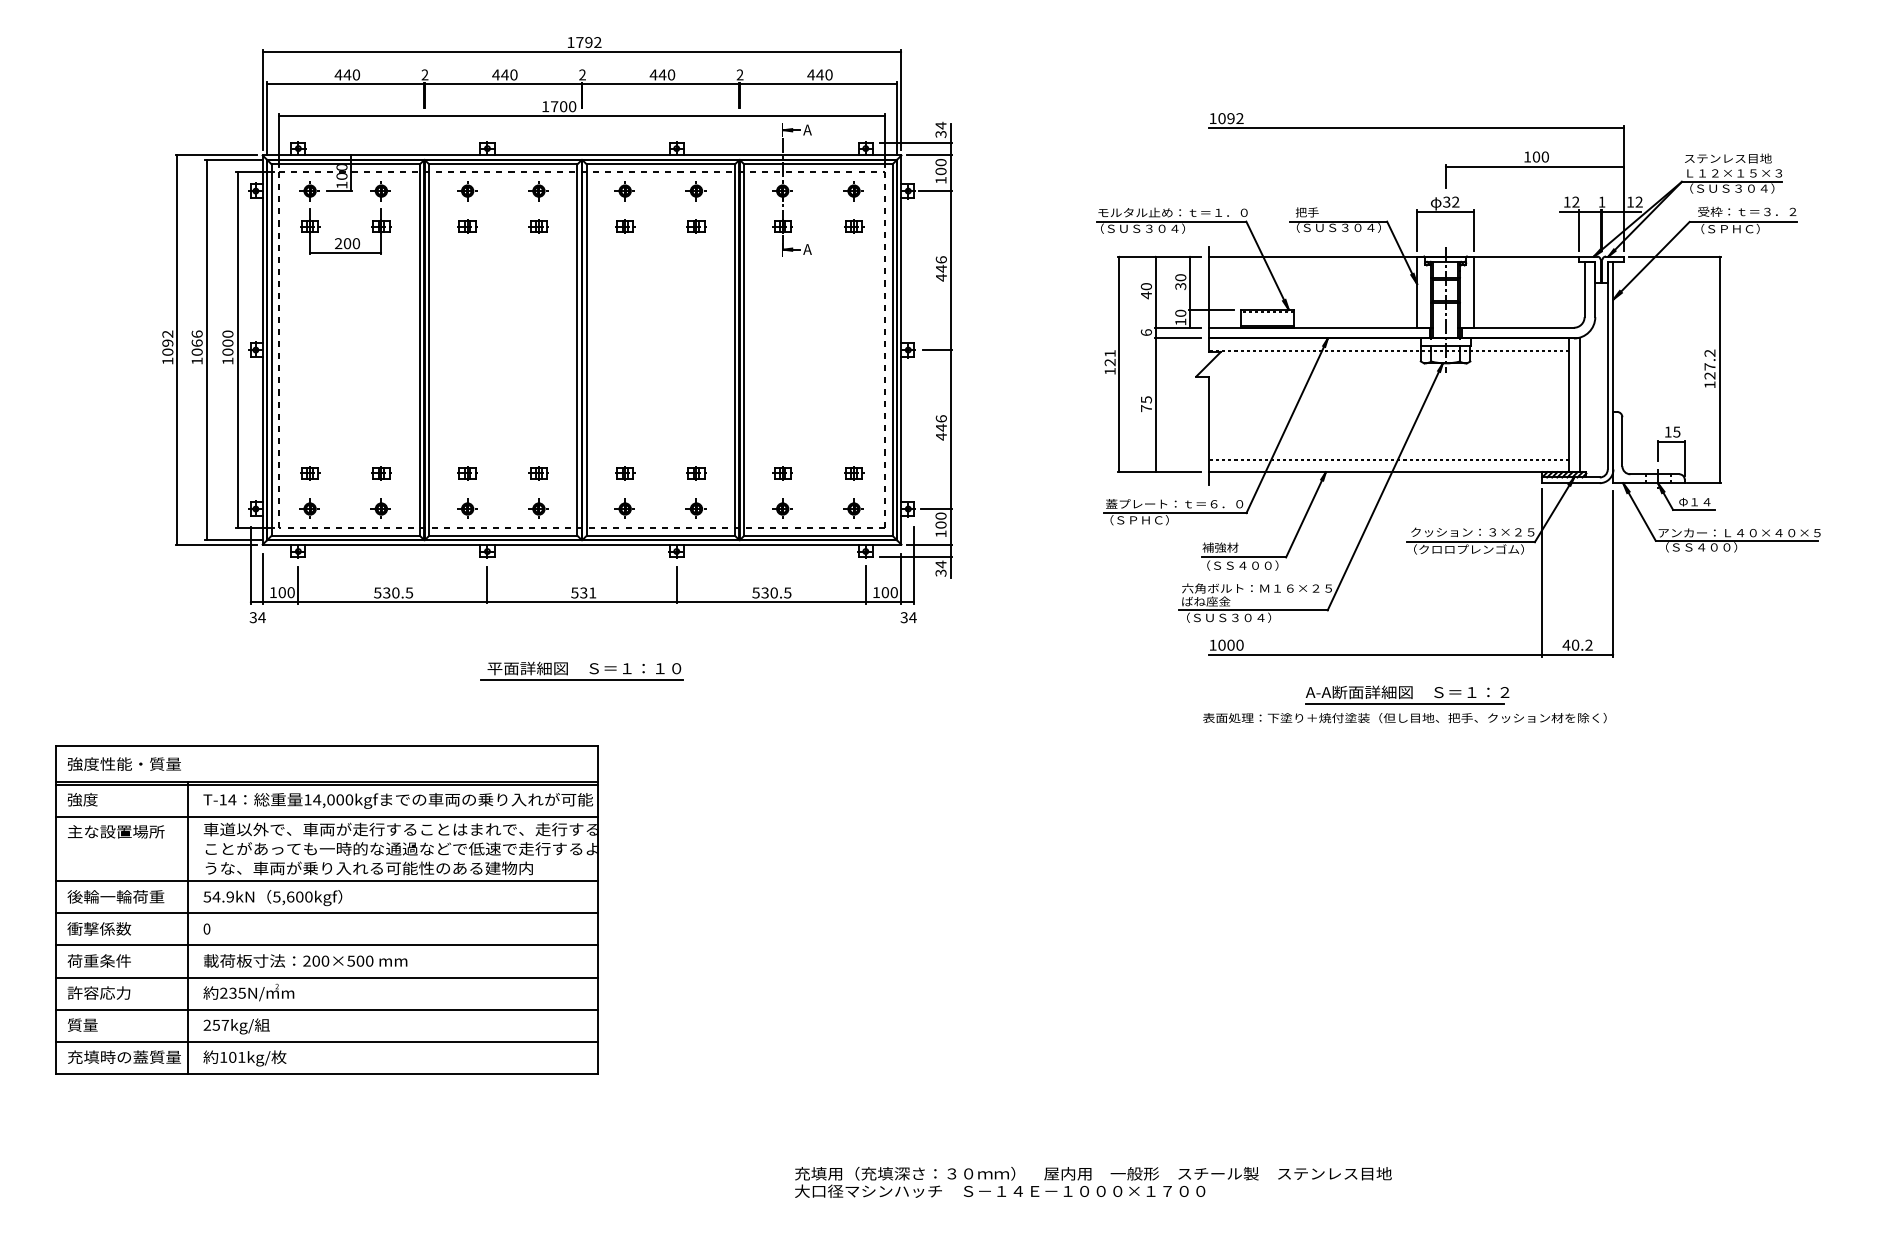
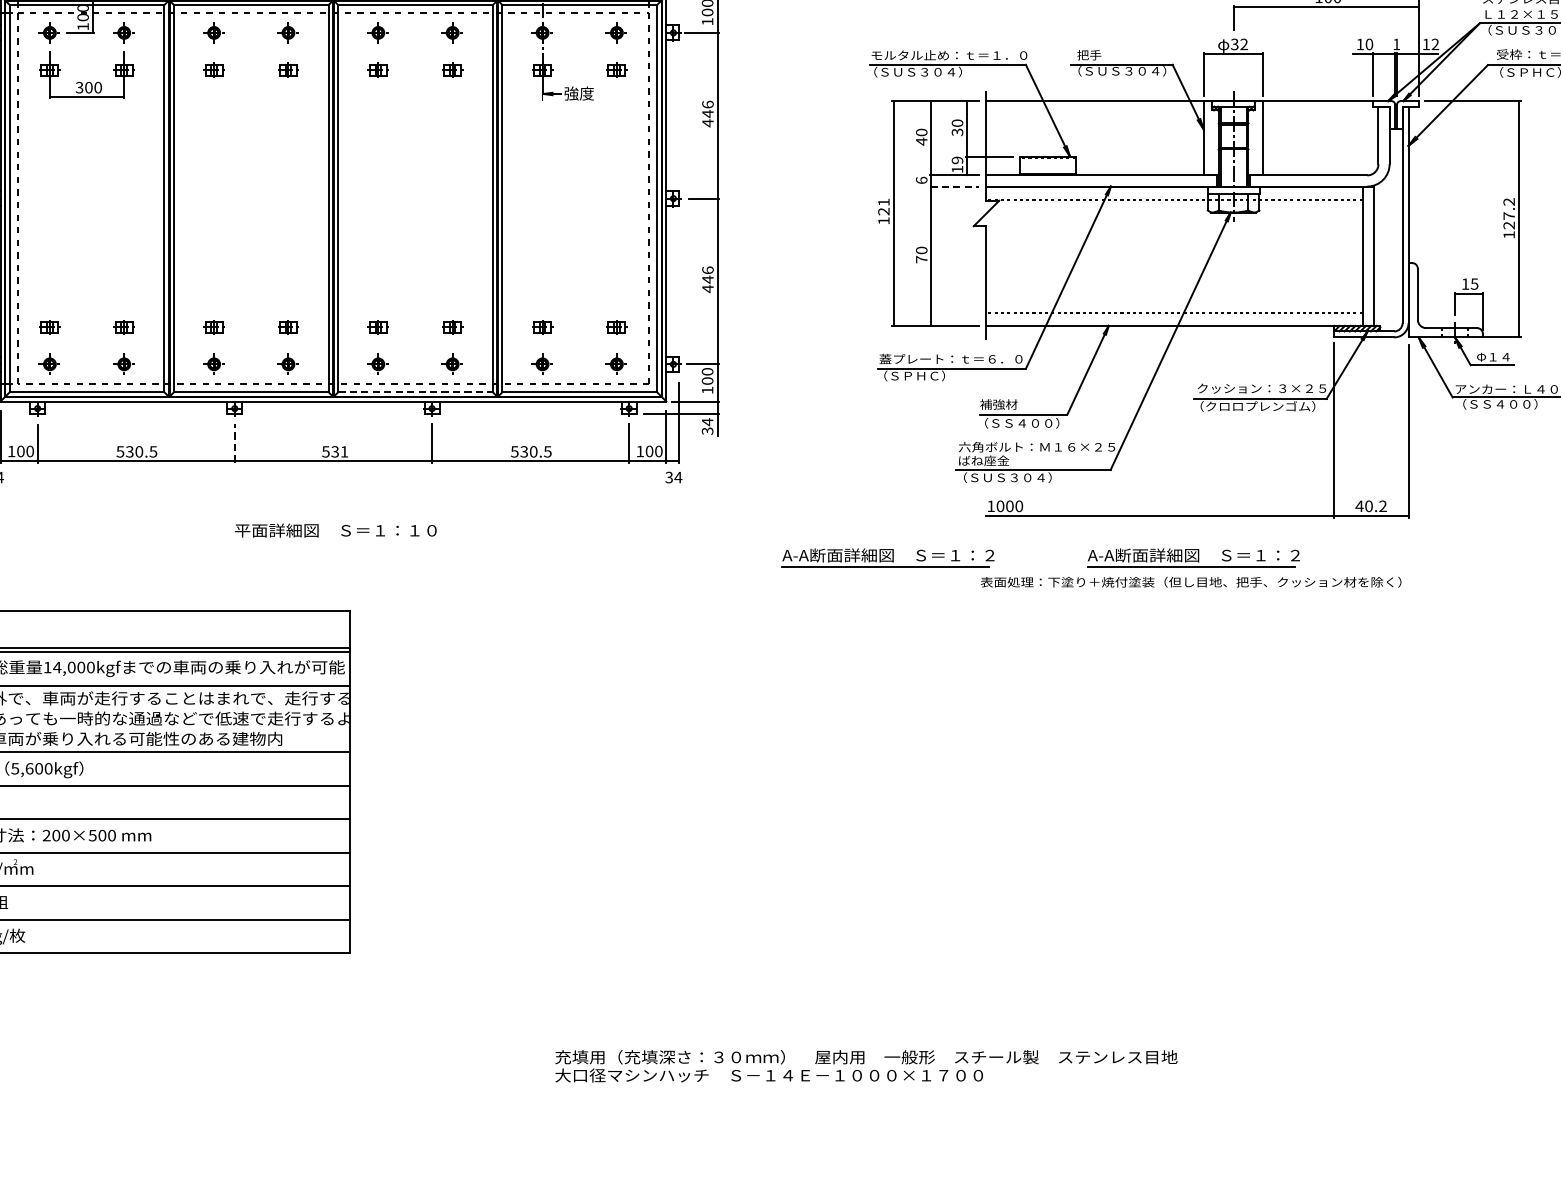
text: (1575, 201) -> (1368, 43), 12 -> 10
text: (338, 243) -> (79, 87), 200 -> 300
text: (817, 249) -> (578, 93), A -> 強度
text: (1180, 312) -> (957, 159), 10 -> 19
line: (1178, 338) -> (955, 186), solid -> dashed
text: (1145, 399) -> (920, 250), 75 -> 70
line: (661, 535) -> (416, 391), solid -> dashed
line: (487, 584) -> (234, 443), solid -> dashed
line: (581, 679) -> (332, 542), removed
part: (1114, 694) -> (888, 557), added

